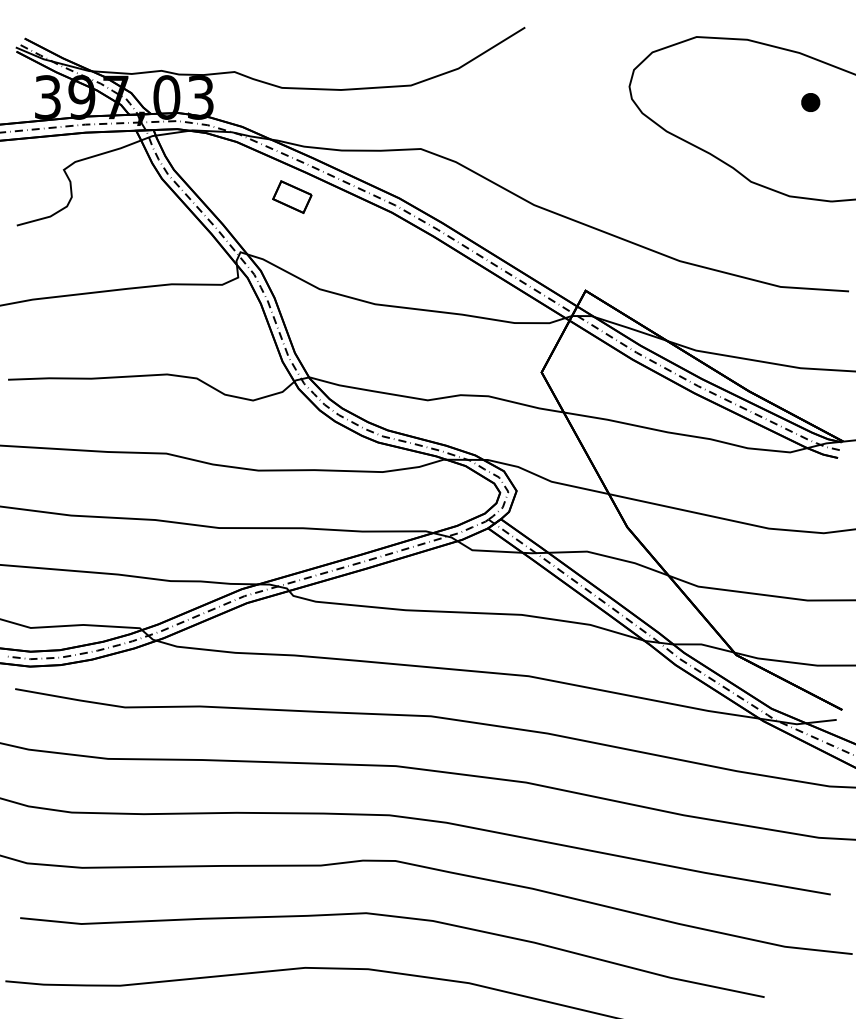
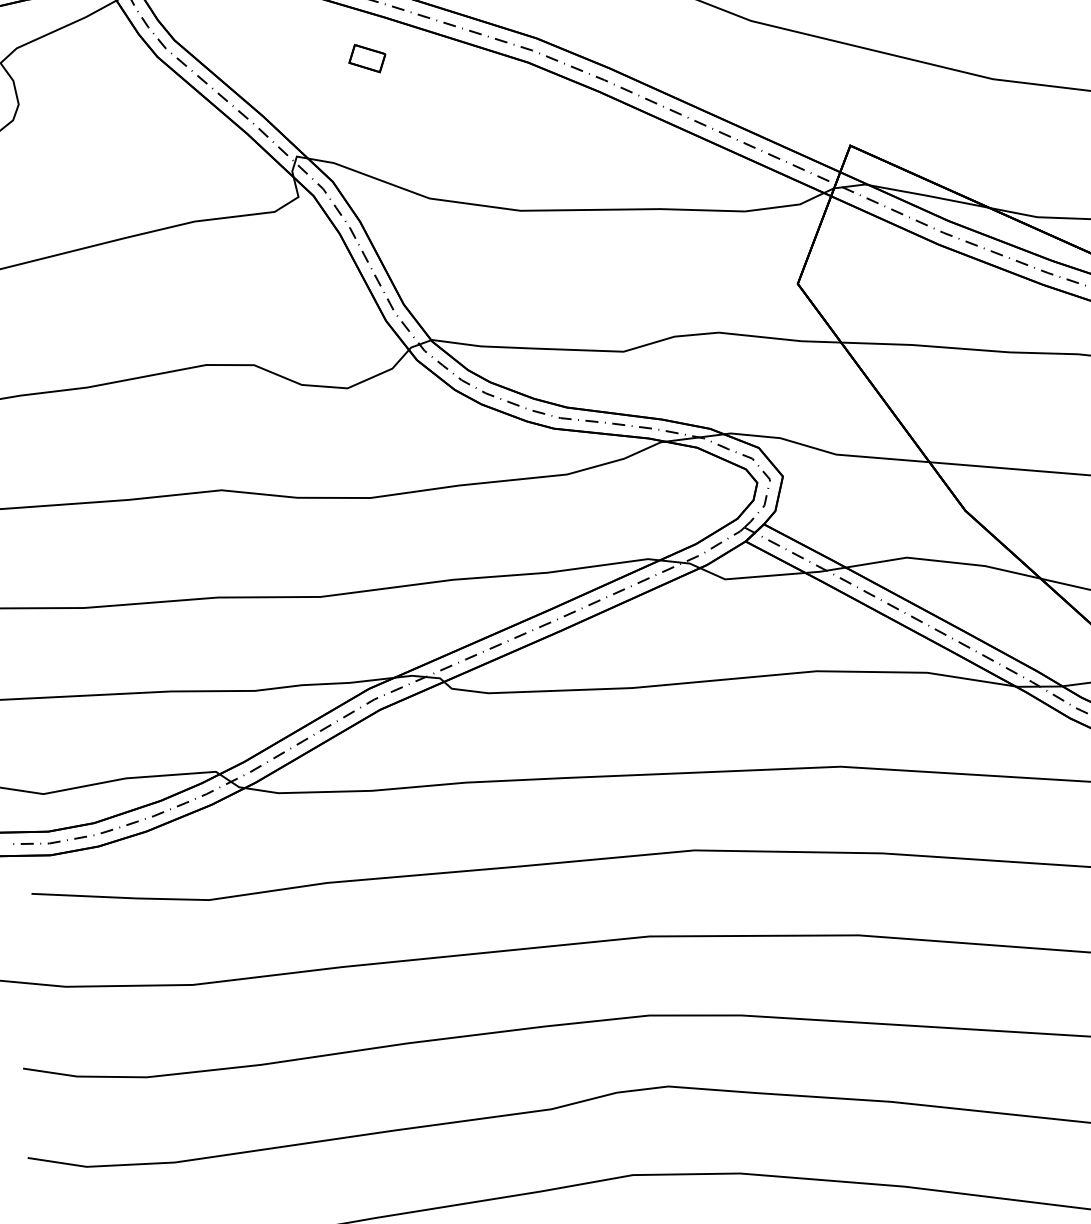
part: (292, 196) -> (367, 57), size x0.6

